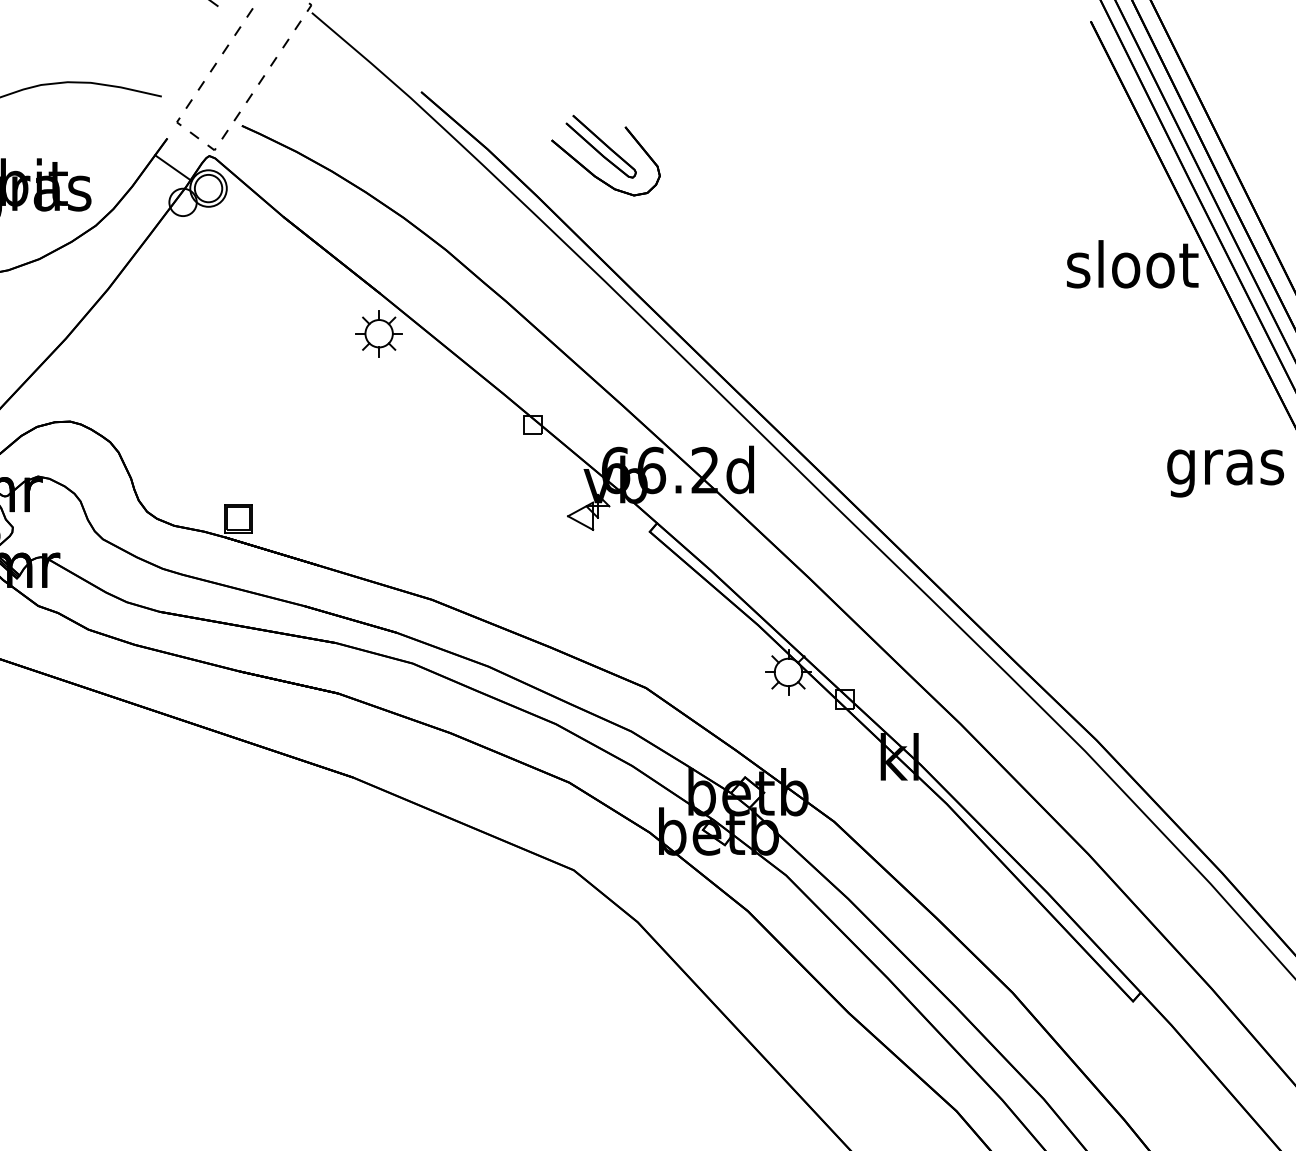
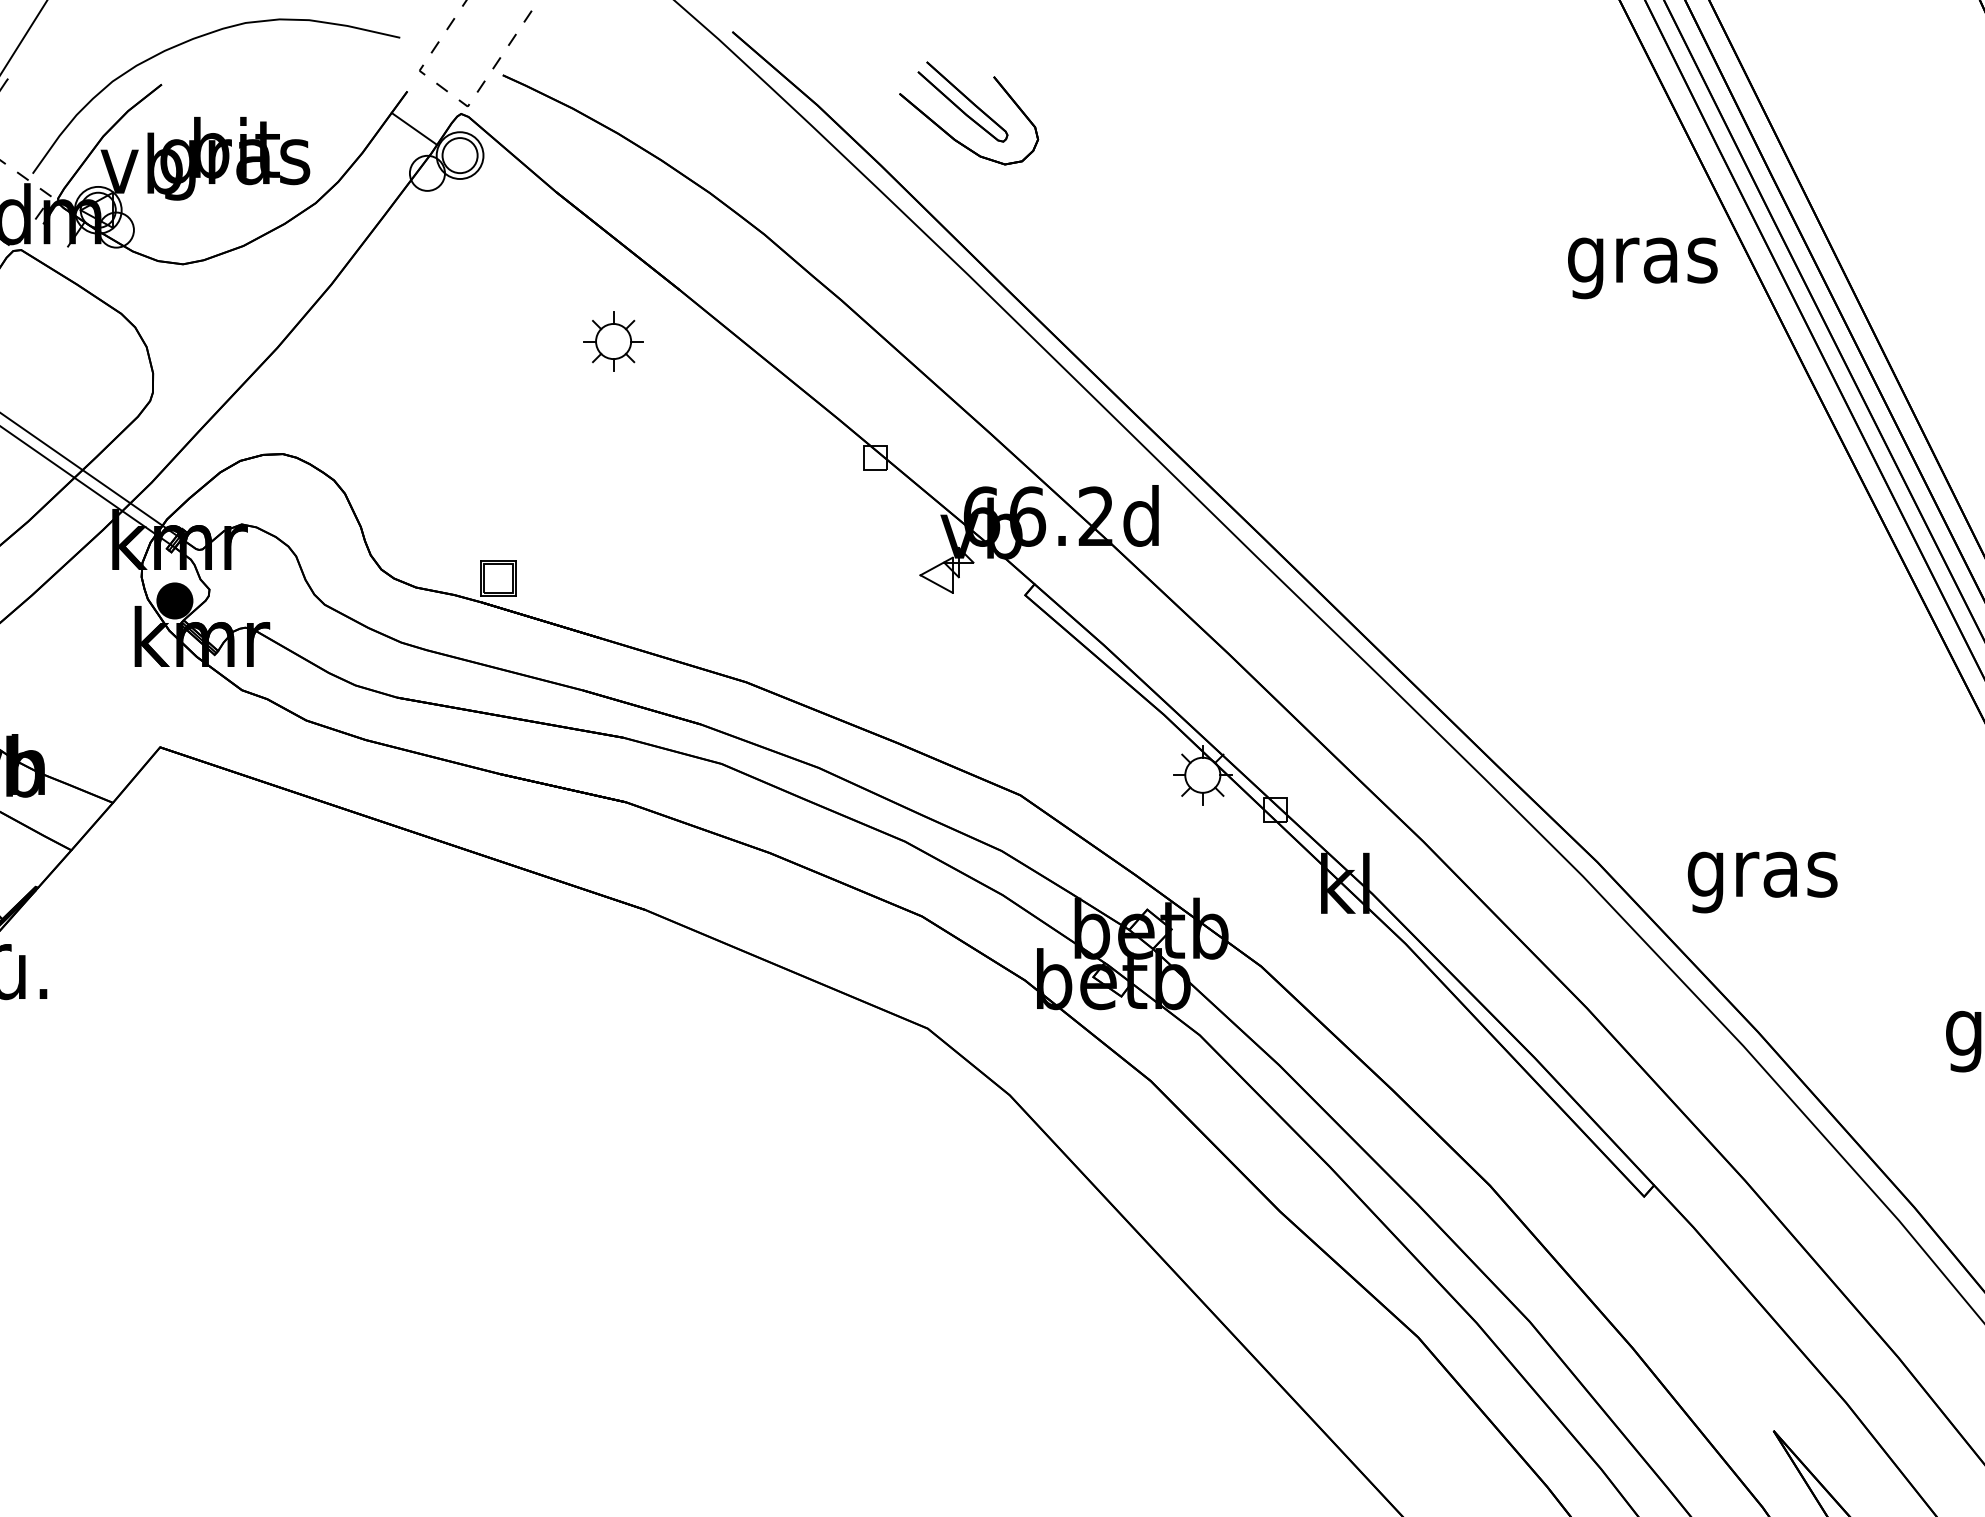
text: (1132, 270) -> (1643, 260), sloot -> gras
part: (379, 333) -> (613, 341), moved
text: (1225, 473) -> (1762, 882), moved

